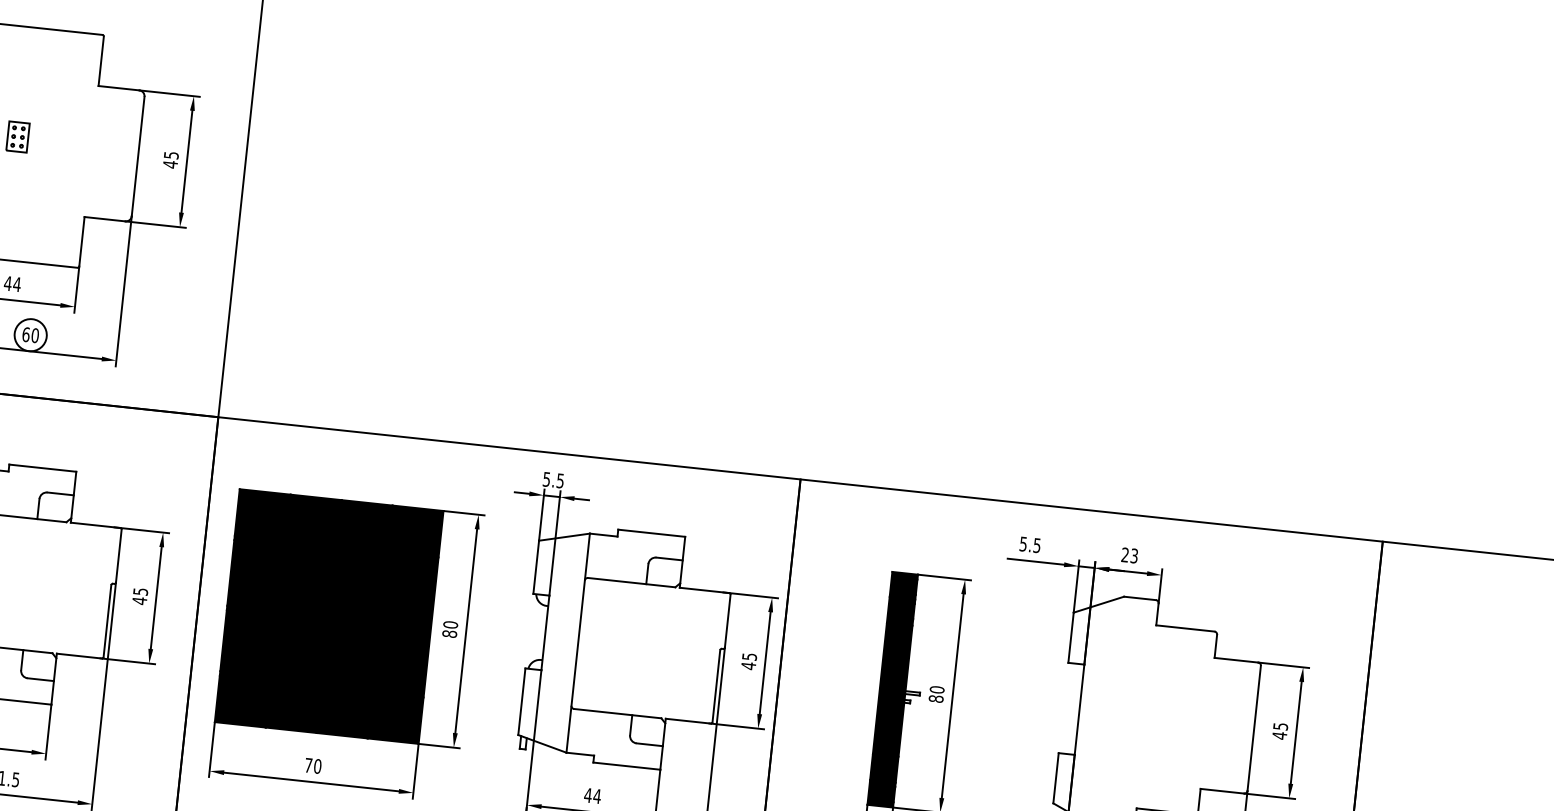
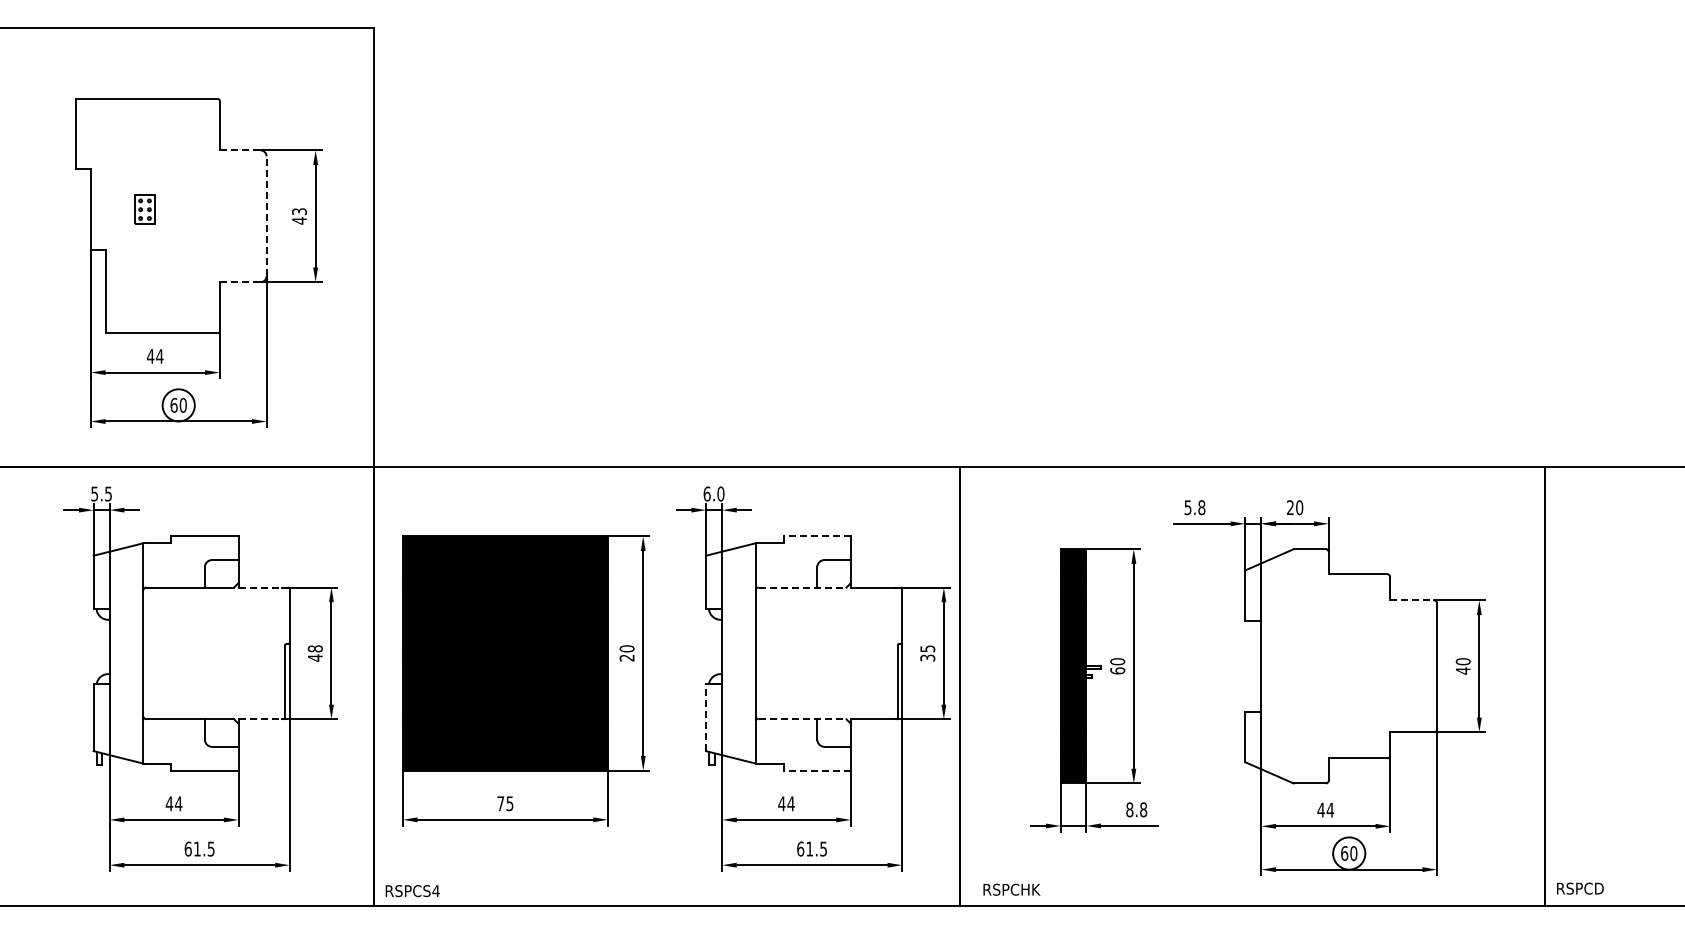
line: (119, 88) -> (240, 150), solid -> dashed
line: (138, 155) -> (266, 215), solid -> dashed
text: (170, 155) -> (298, 211), 45 -> 43
line: (105, 219) -> (240, 282), solid -> dashed
text: (553, 479) -> (713, 493), 5.5 -> 6.0
line: (95, 525) -> (263, 587), solid -> dashed
line: (651, 533) -> (817, 536), solid -> dashed
text: (1036, 545) -> (1201, 507), 5.5 -> 5.8
text: (1134, 555) -> (1299, 507), 23 -> 20
line: (631, 582) -> (802, 587), solid -> dashed
text: (139, 591) -> (314, 648), 45 -> 48
text: (449, 633) -> (626, 657), 80 -> 20
line: (79, 656) -> (261, 719), solid -> dashed
line: (1236, 660) -> (1412, 600), solid -> dashed
text: (748, 665) -> (927, 657), 45 -> 35
text: (936, 698) -> (1117, 670), 80 -> 60
line: (522, 701) -> (706, 717), solid -> dashed
line: (617, 713) -> (802, 719), solid -> dashed
text: (1280, 726) -> (1462, 661), 45 -> 40
text: (317, 766) -> (509, 803), 70 -> 75
line: (627, 766) -> (817, 770), solid -> dashed

